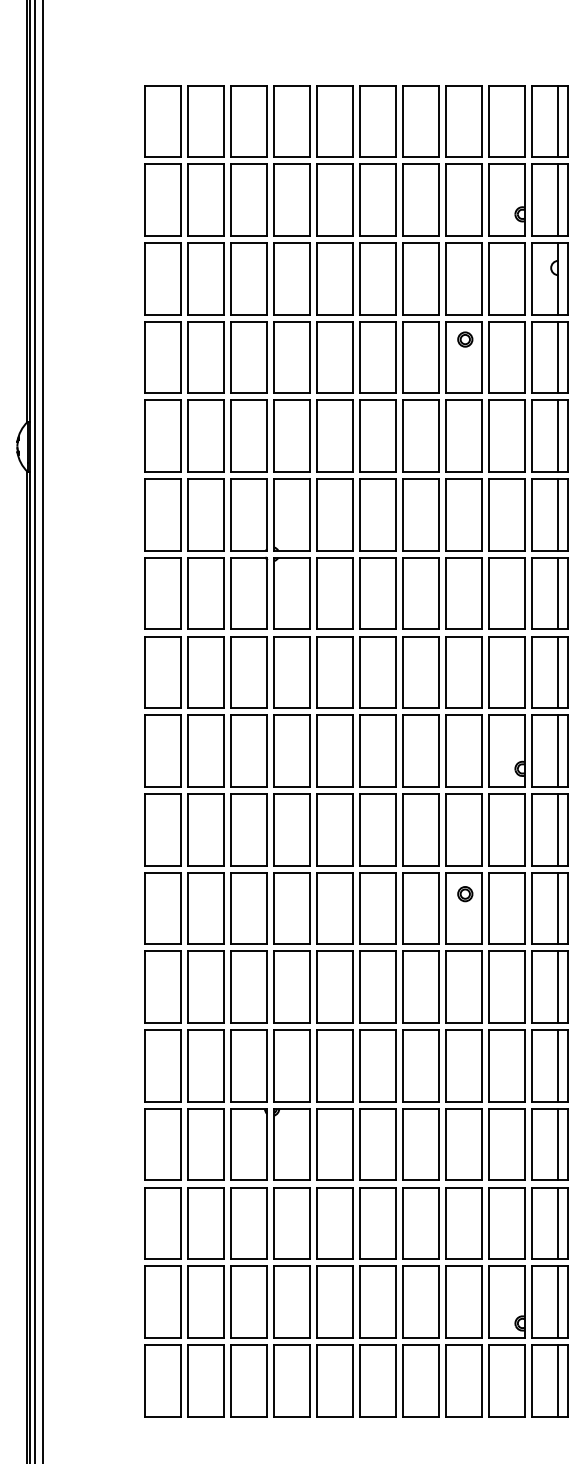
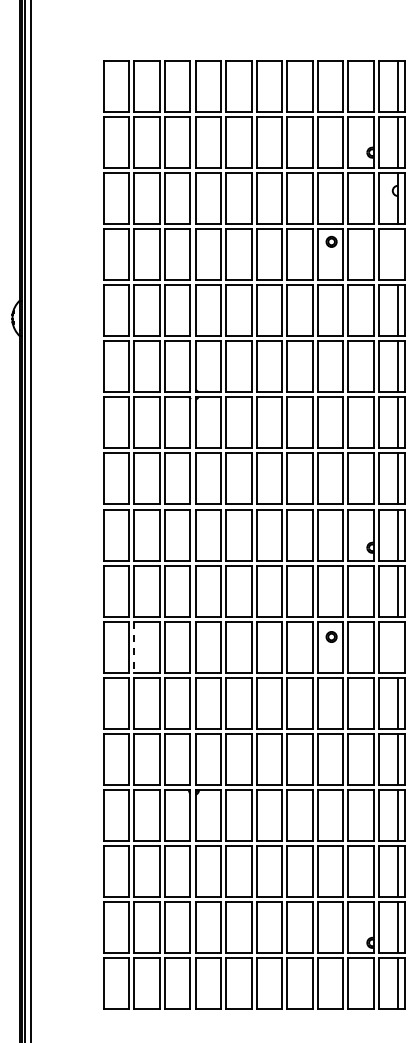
line: (557, 357) -> (397, 254), removed
line: (557, 907) -> (397, 646), removed
line: (188, 908) -> (134, 647), solid -> dashed

